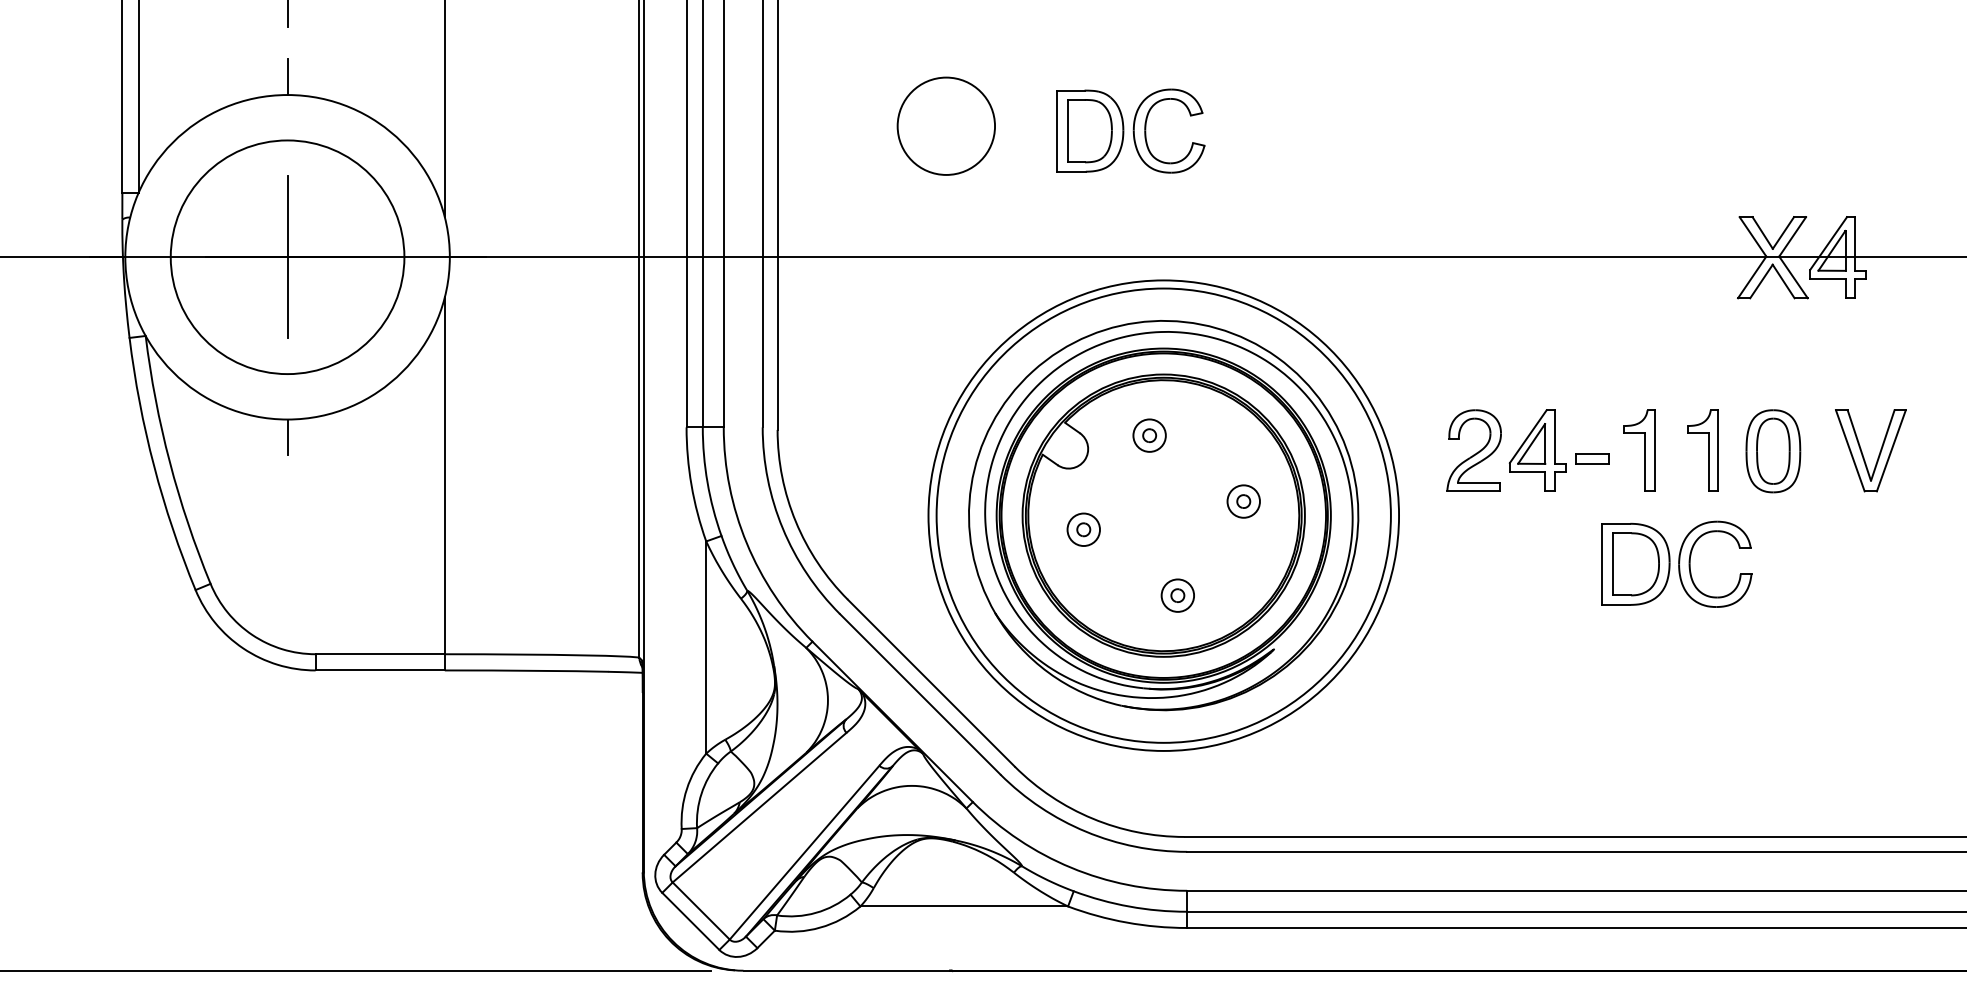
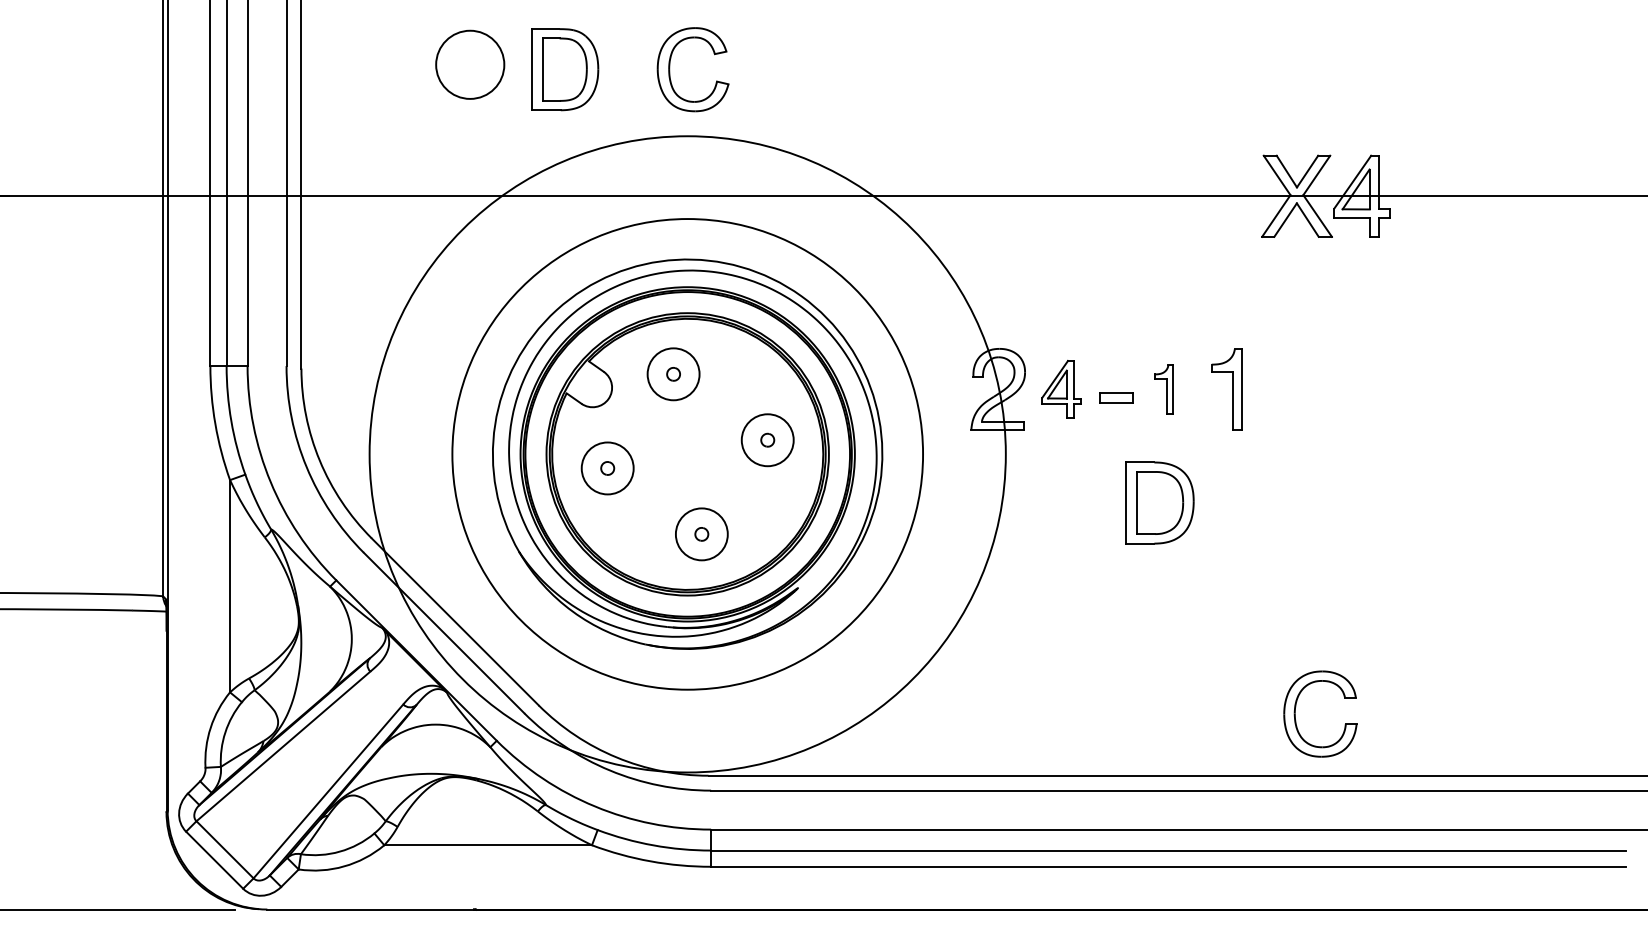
circle: (946, 125) -> (470, 64), size x0.7
part: (1090, 130) -> (565, 69), moved
circle: (1149, 435) -> (673, 374), size x1.6
part: (1537, 450) -> (1061, 389), size x0.7
part: (1639, 450) -> (1163, 389), size x0.6
part: (1773, 451) -> (1297, 390), removed
part: (1862, 451) -> (1386, 390), removed
circle: (1243, 501) -> (767, 440), size x1.6
circle: (1163, 515) -> (687, 454), size x1.4
circle: (1083, 529) -> (607, 468), size x1.6
part: (1691, 556) -> (1296, 706), moved
circle: (1177, 595) -> (701, 534), size x1.6

